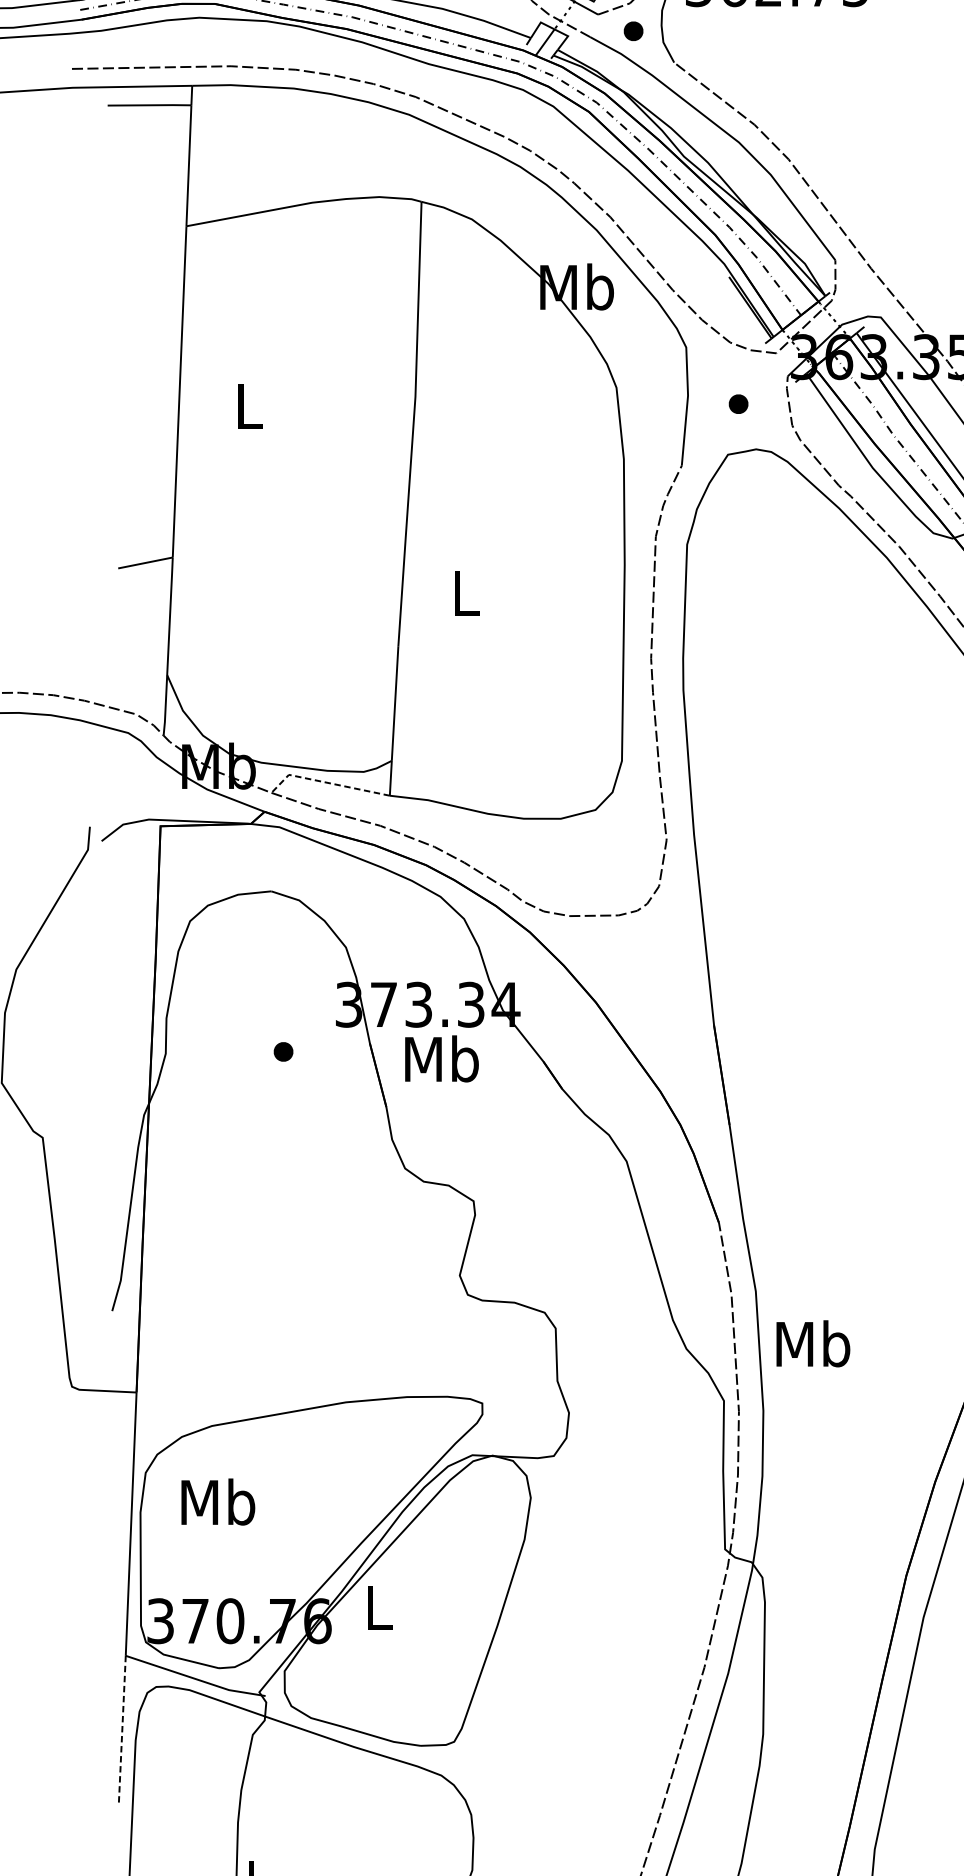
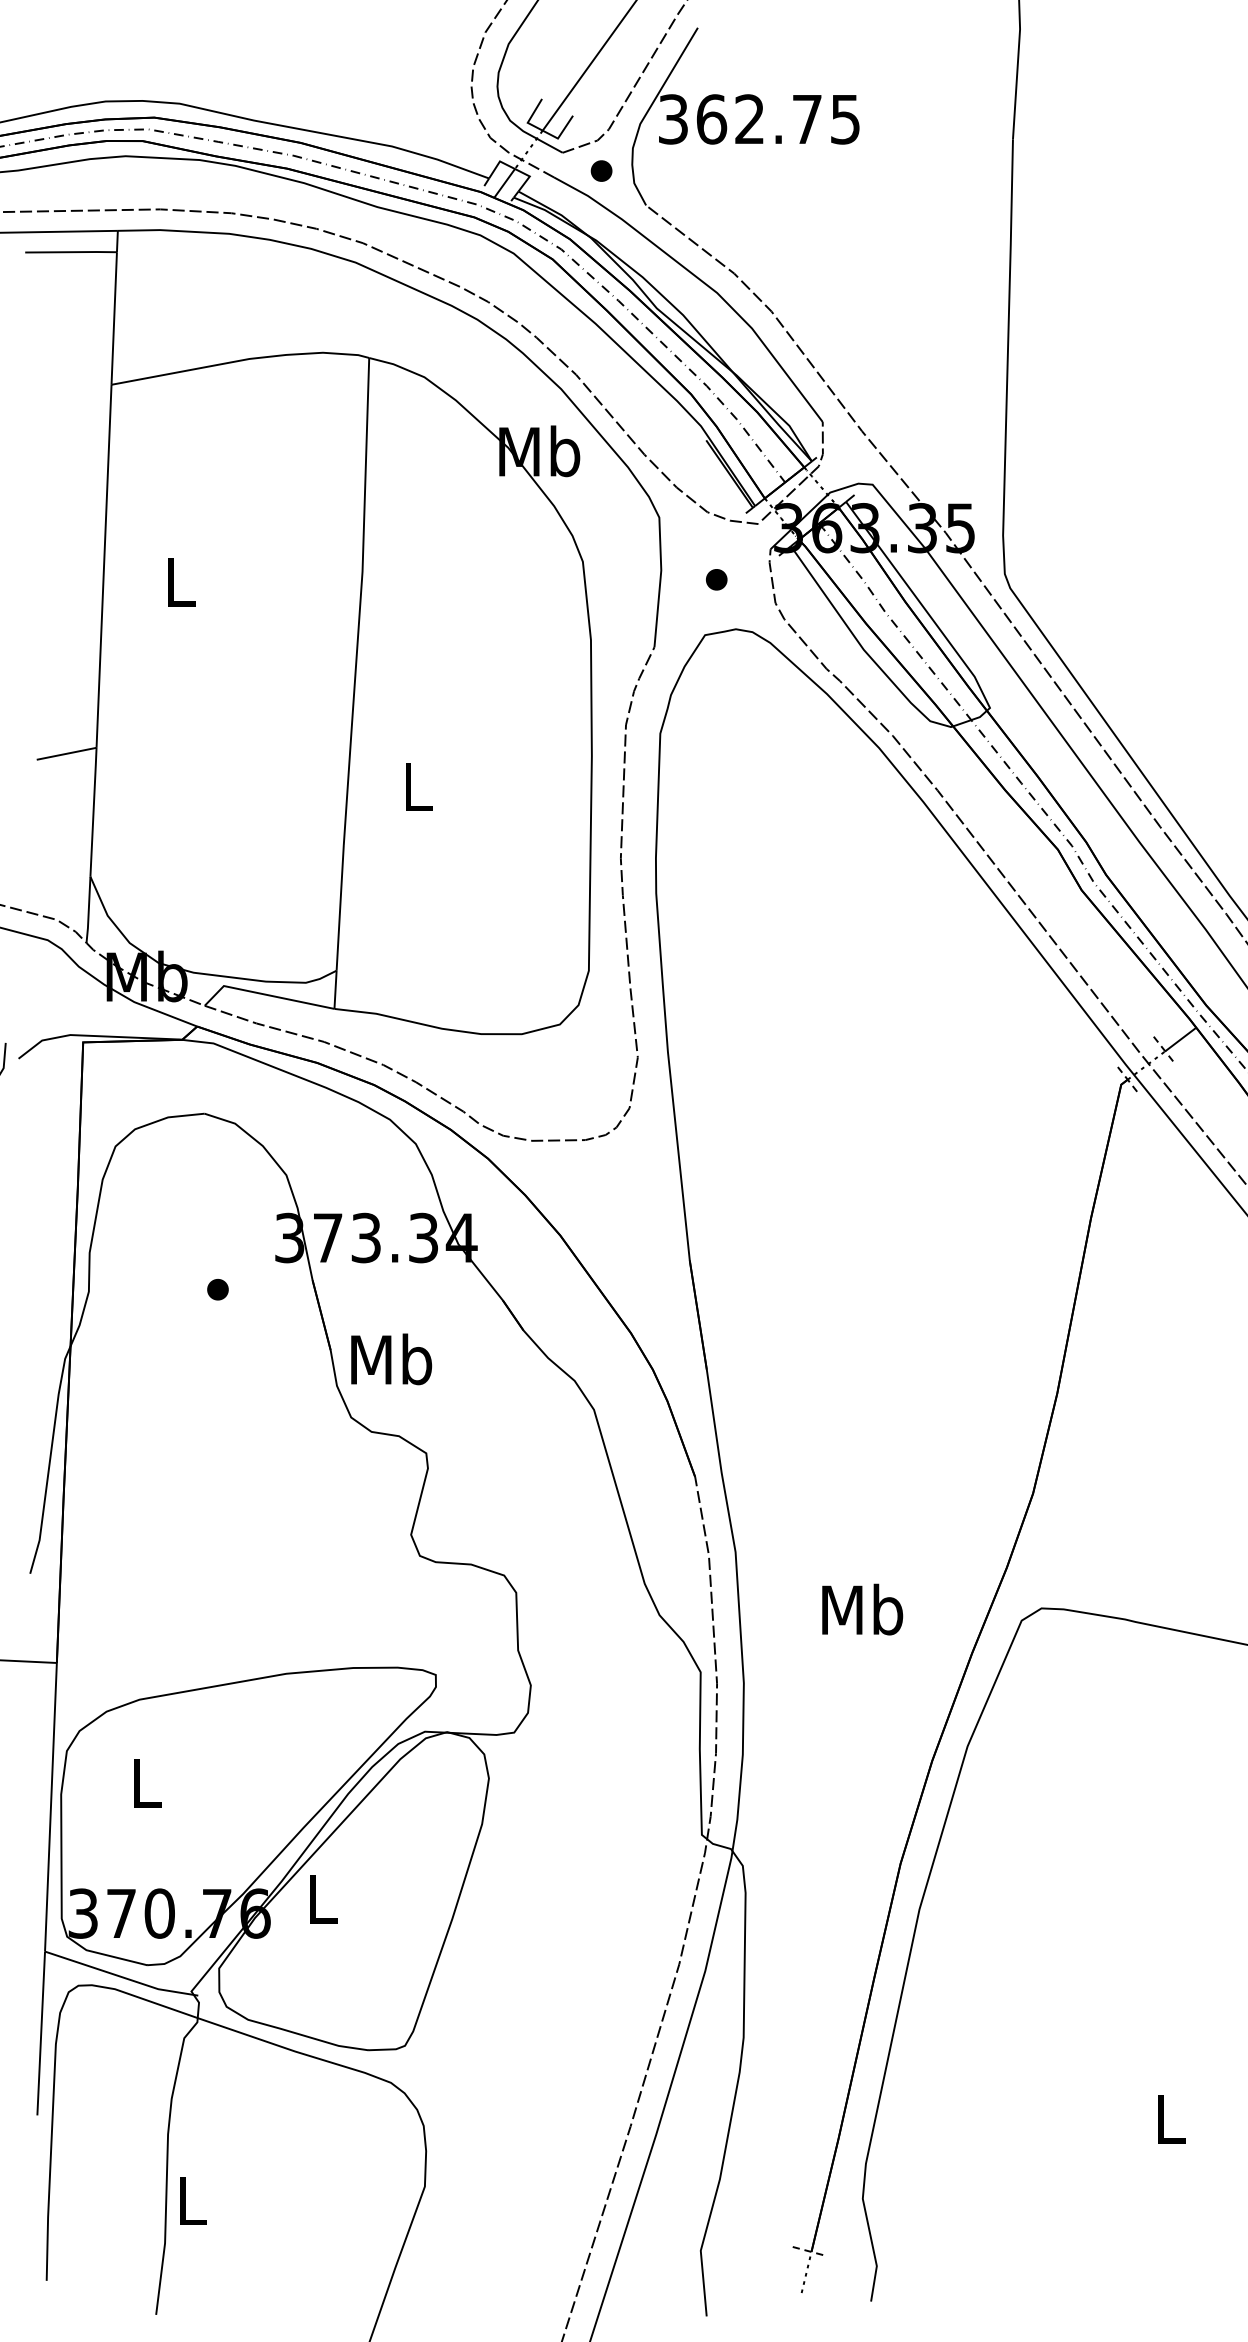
line: (326, 782) -> (265, 994), dashed -> solid
text: (441, 1059) -> (391, 1359), moved
text: (813, 1343) -> (862, 1609), moved
text: (218, 1501) -> (146, 1782), Mb -> L
line: (122, 1731) -> (41, 2034), dashed -> solid

